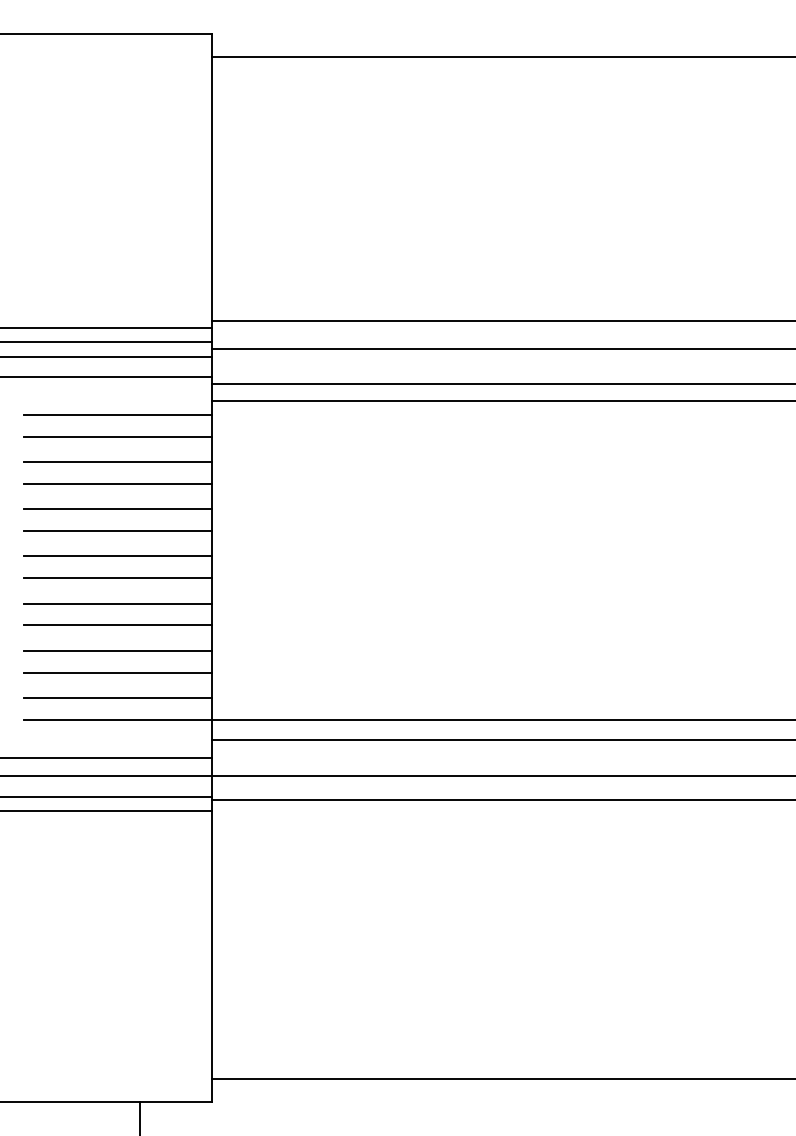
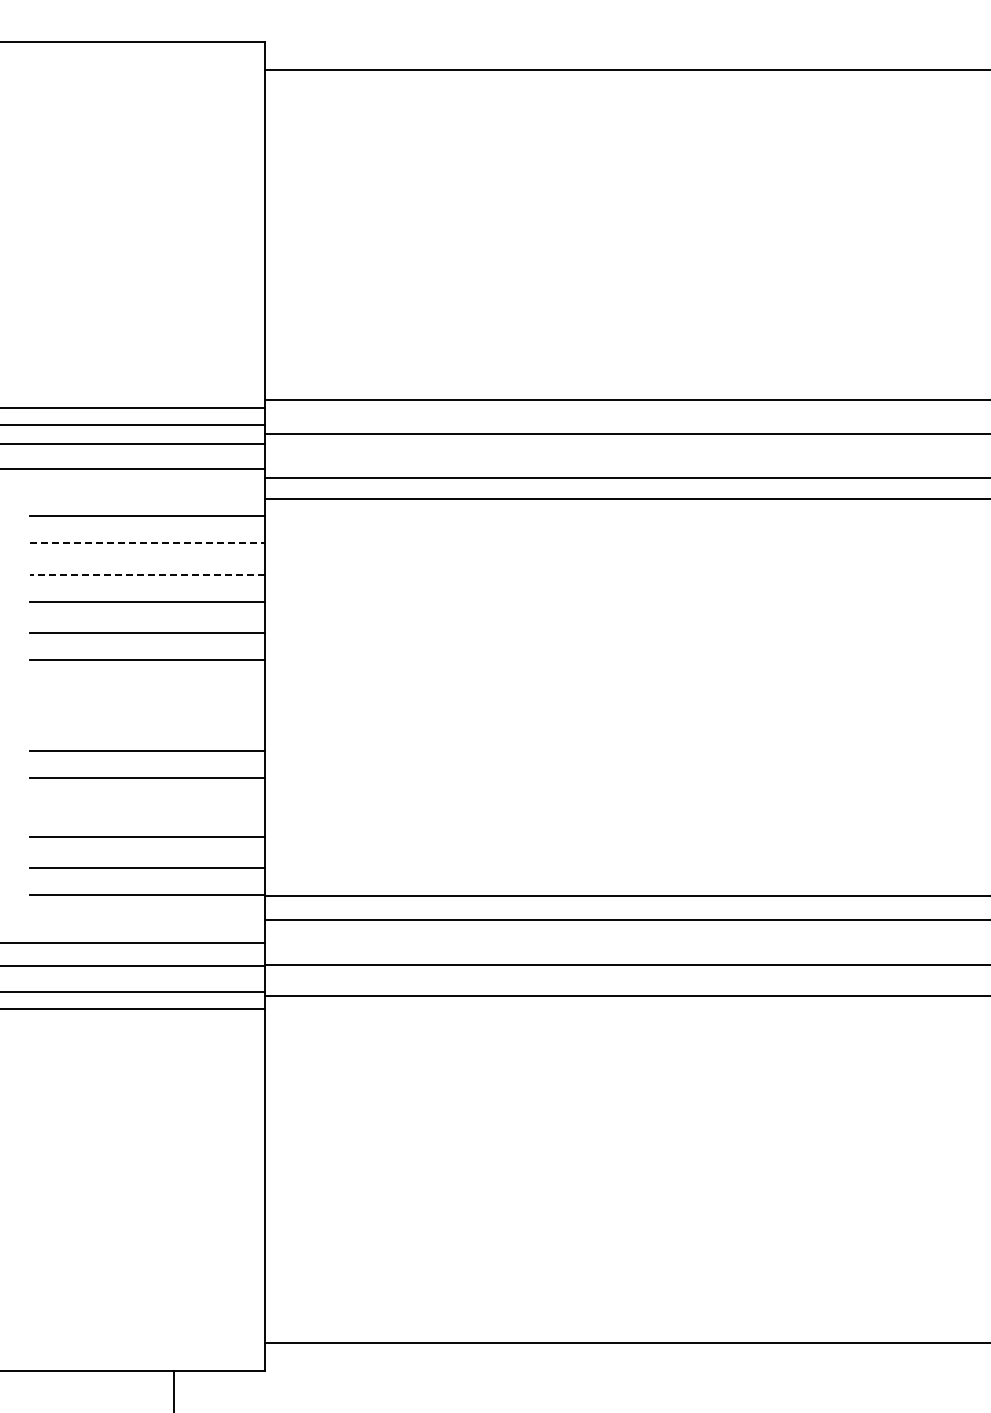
line: (118, 436) -> (147, 542), solid -> dashed
line: (117, 461) -> (146, 574), solid -> dashed
line: (117, 556) -> (146, 692), removed
line: (117, 578) -> (146, 719), removed
line: (117, 650) -> (146, 809), removed

